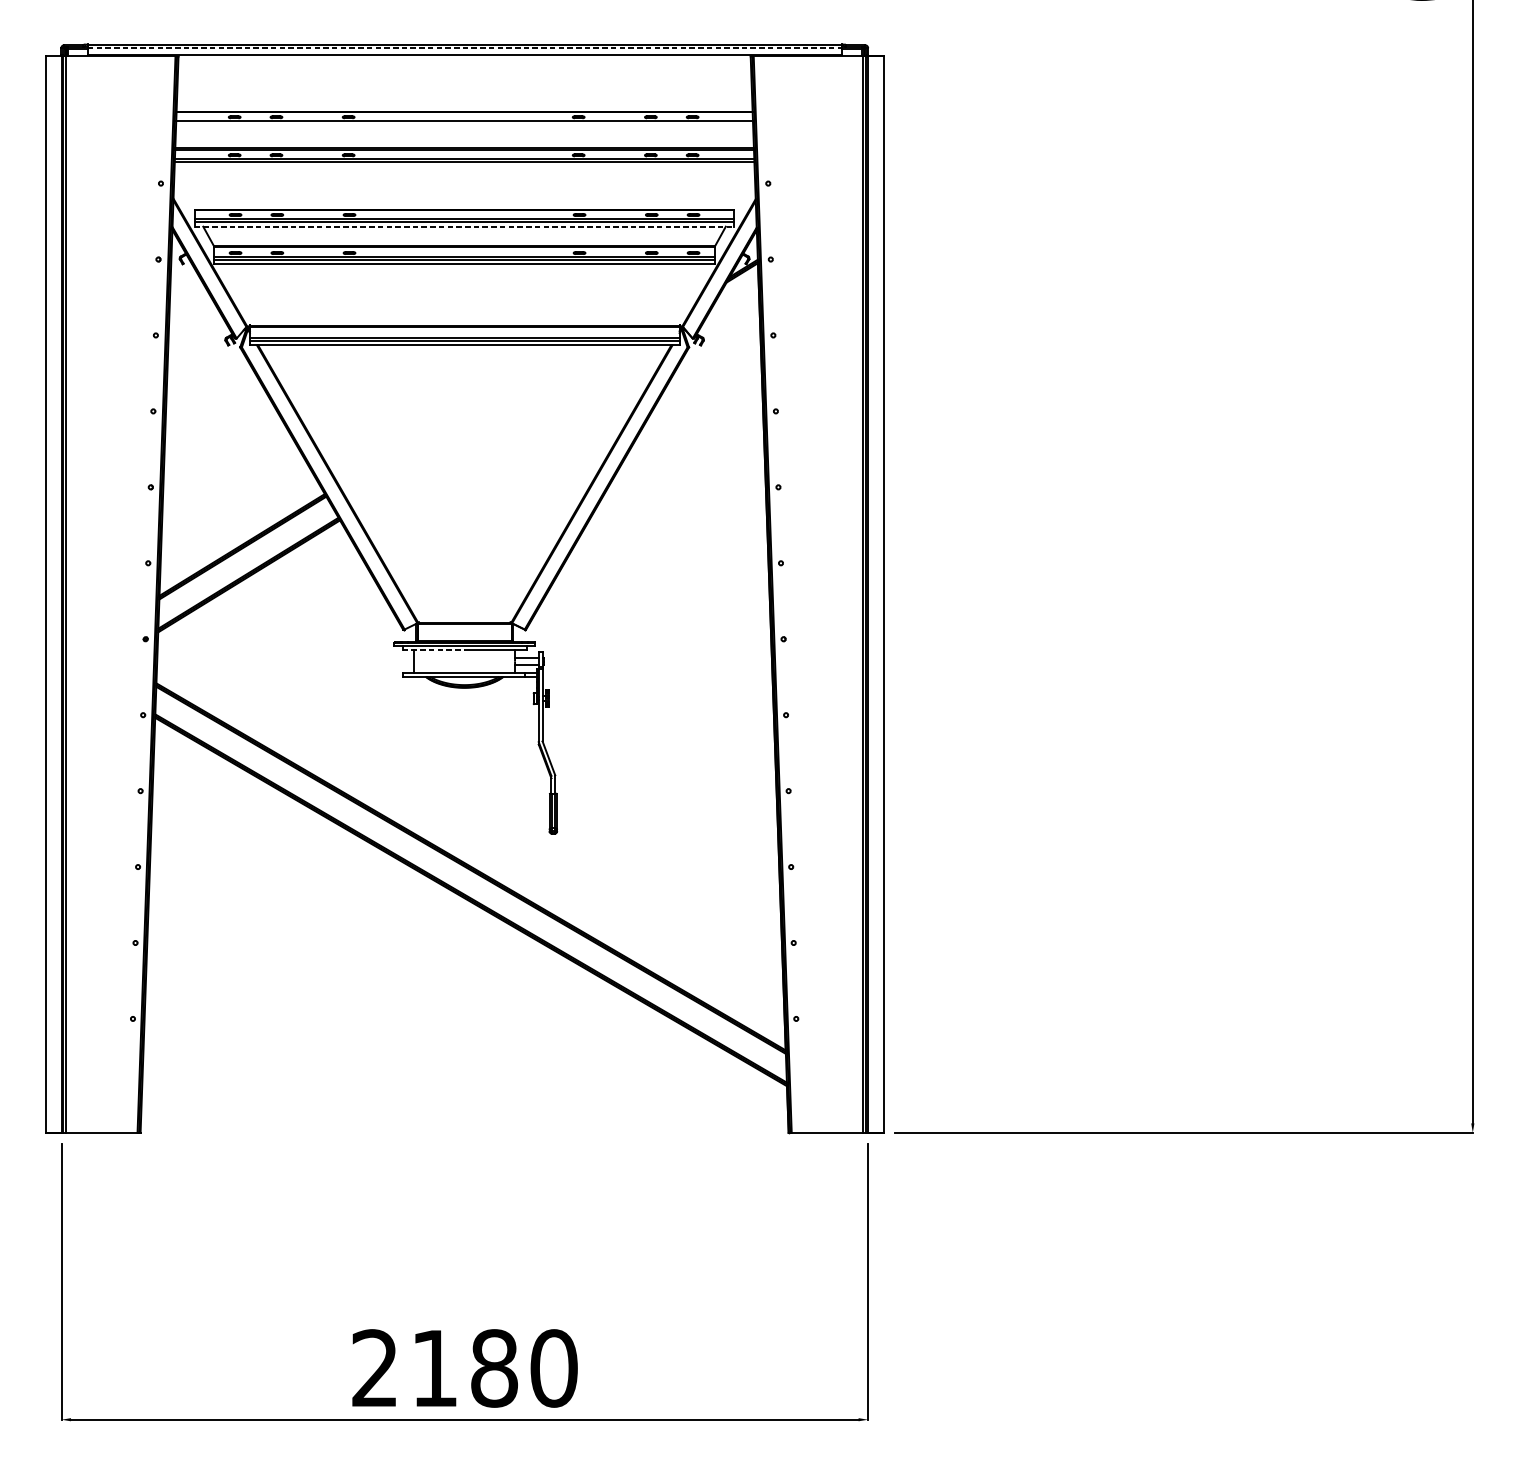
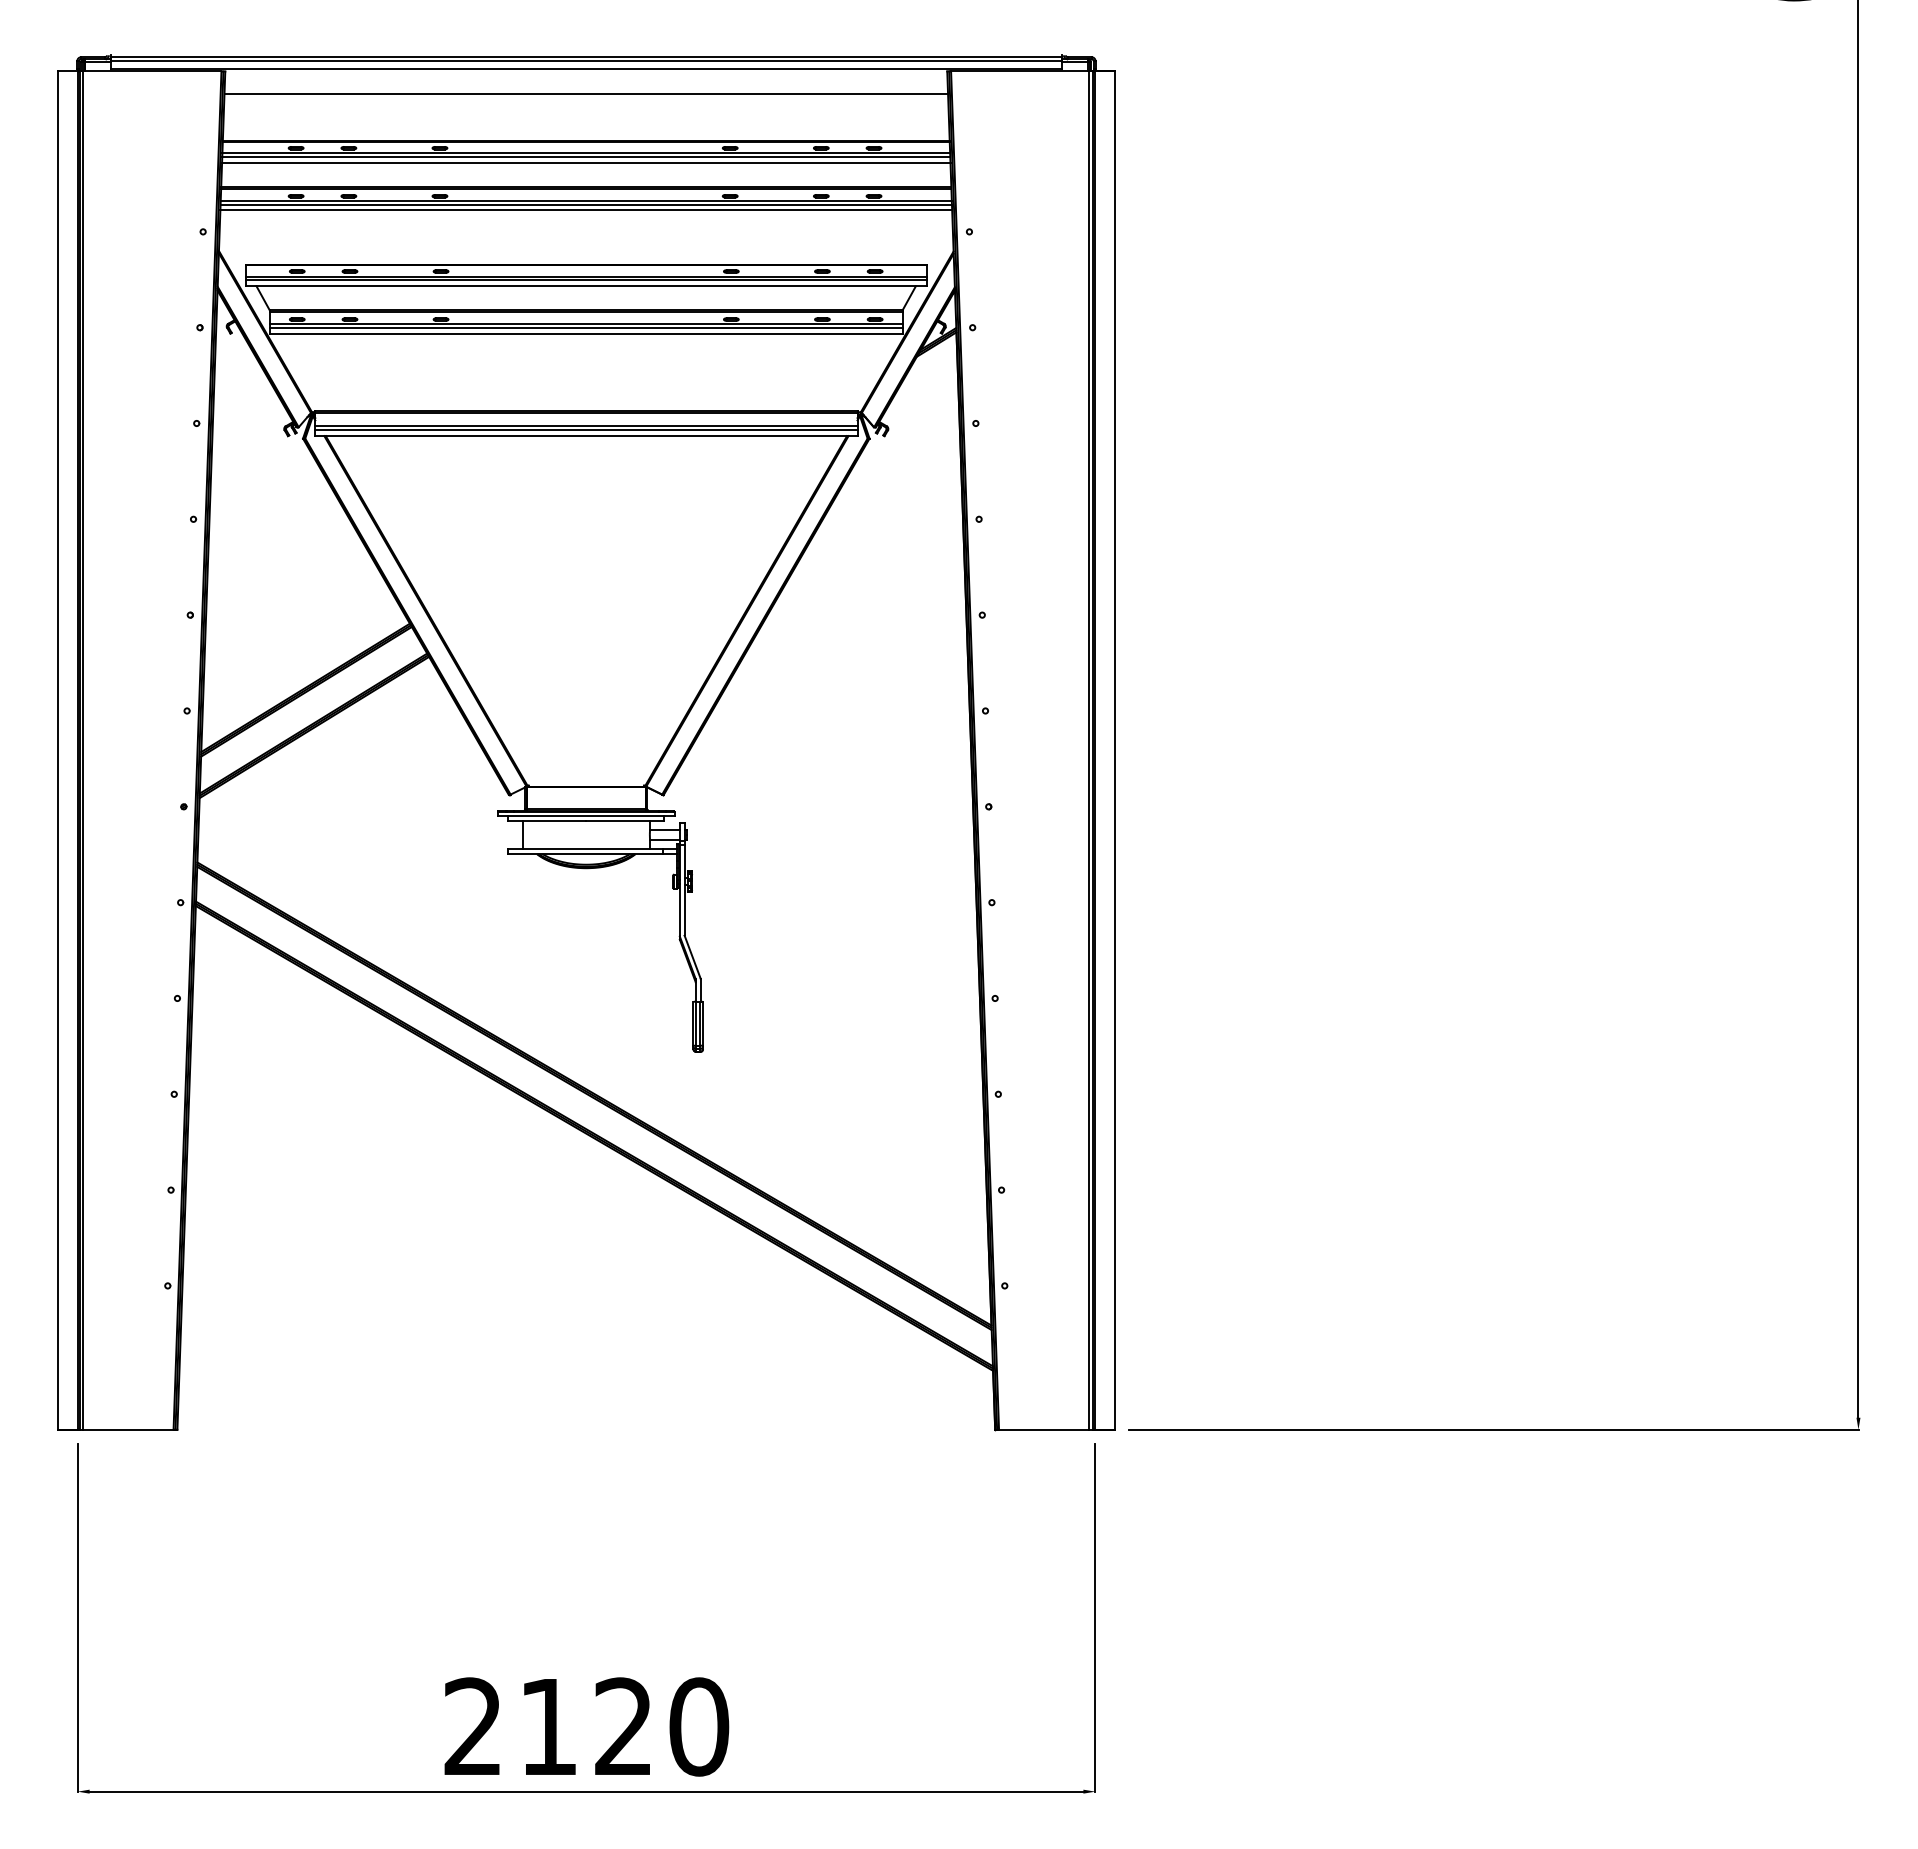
line: (464, 48) -> (586, 61), dashed -> solid
line: (464, 74) -> (586, 94), added
line: (464, 124) -> (586, 157), added
line: (464, 129) -> (586, 163), added
line: (464, 166) -> (586, 210), added
line: (464, 226) -> (586, 286), dashed -> solid
line: (433, 650) -> (547, 820), dashed -> solid
text: (494, 1368) -> (623, 1726), 2180 -> 2120

